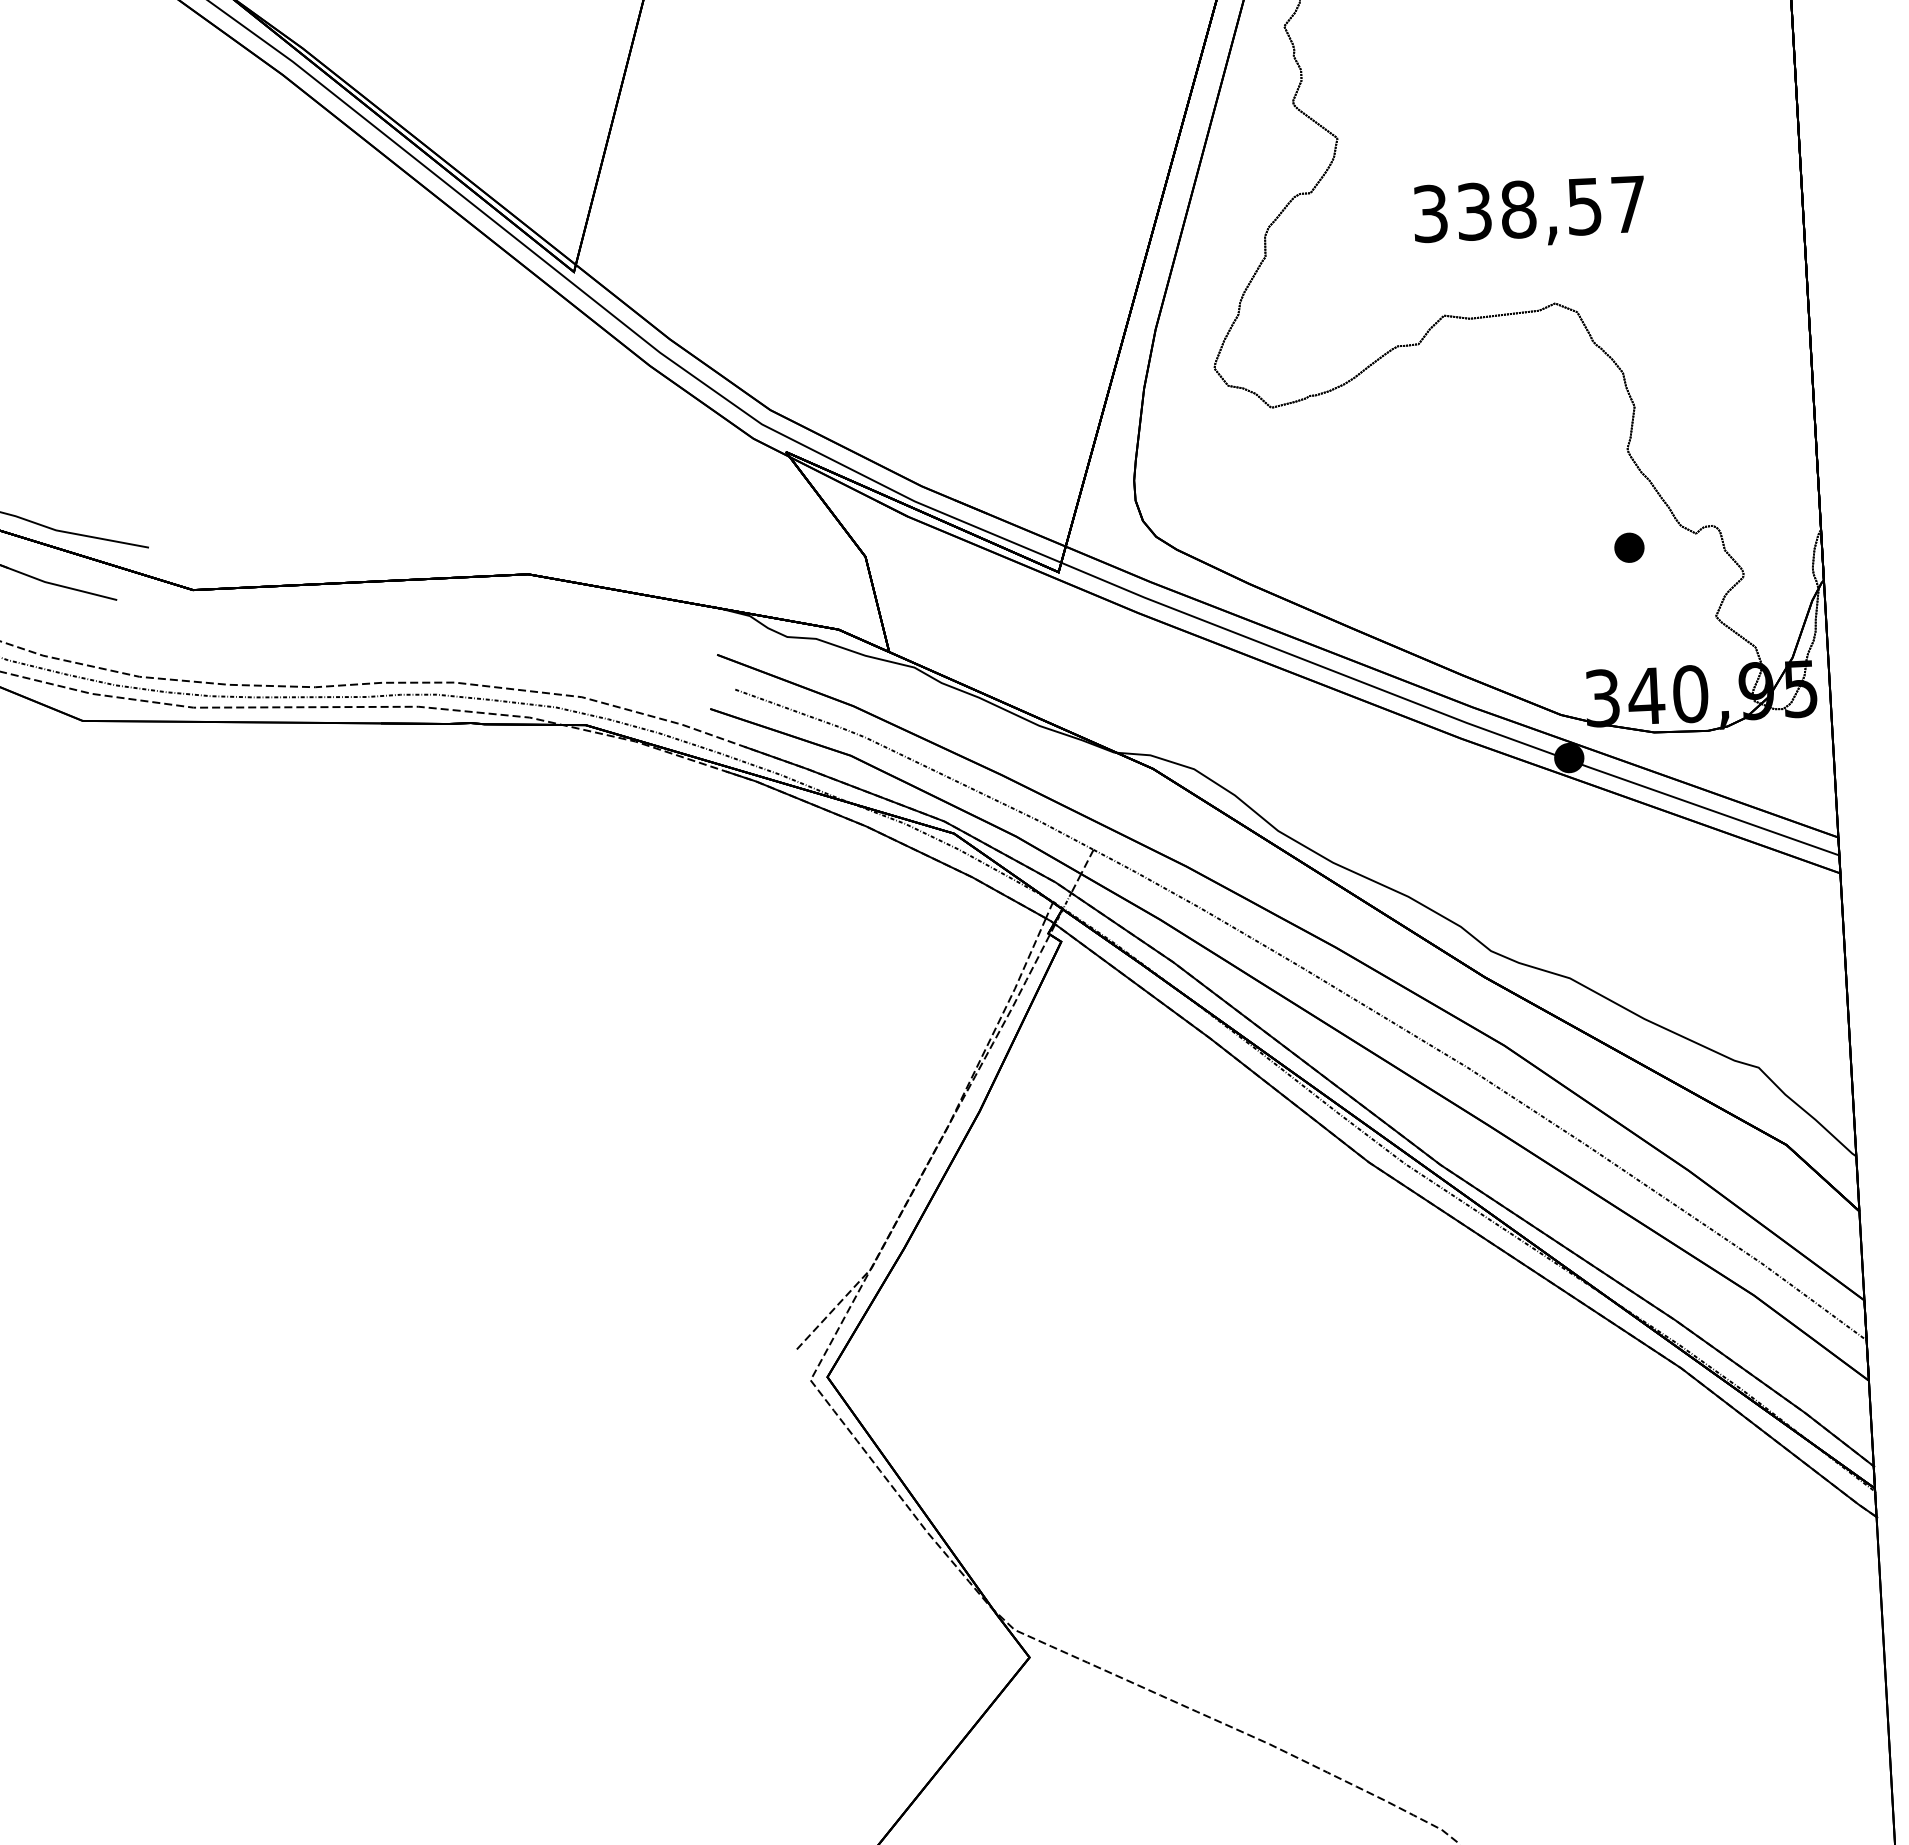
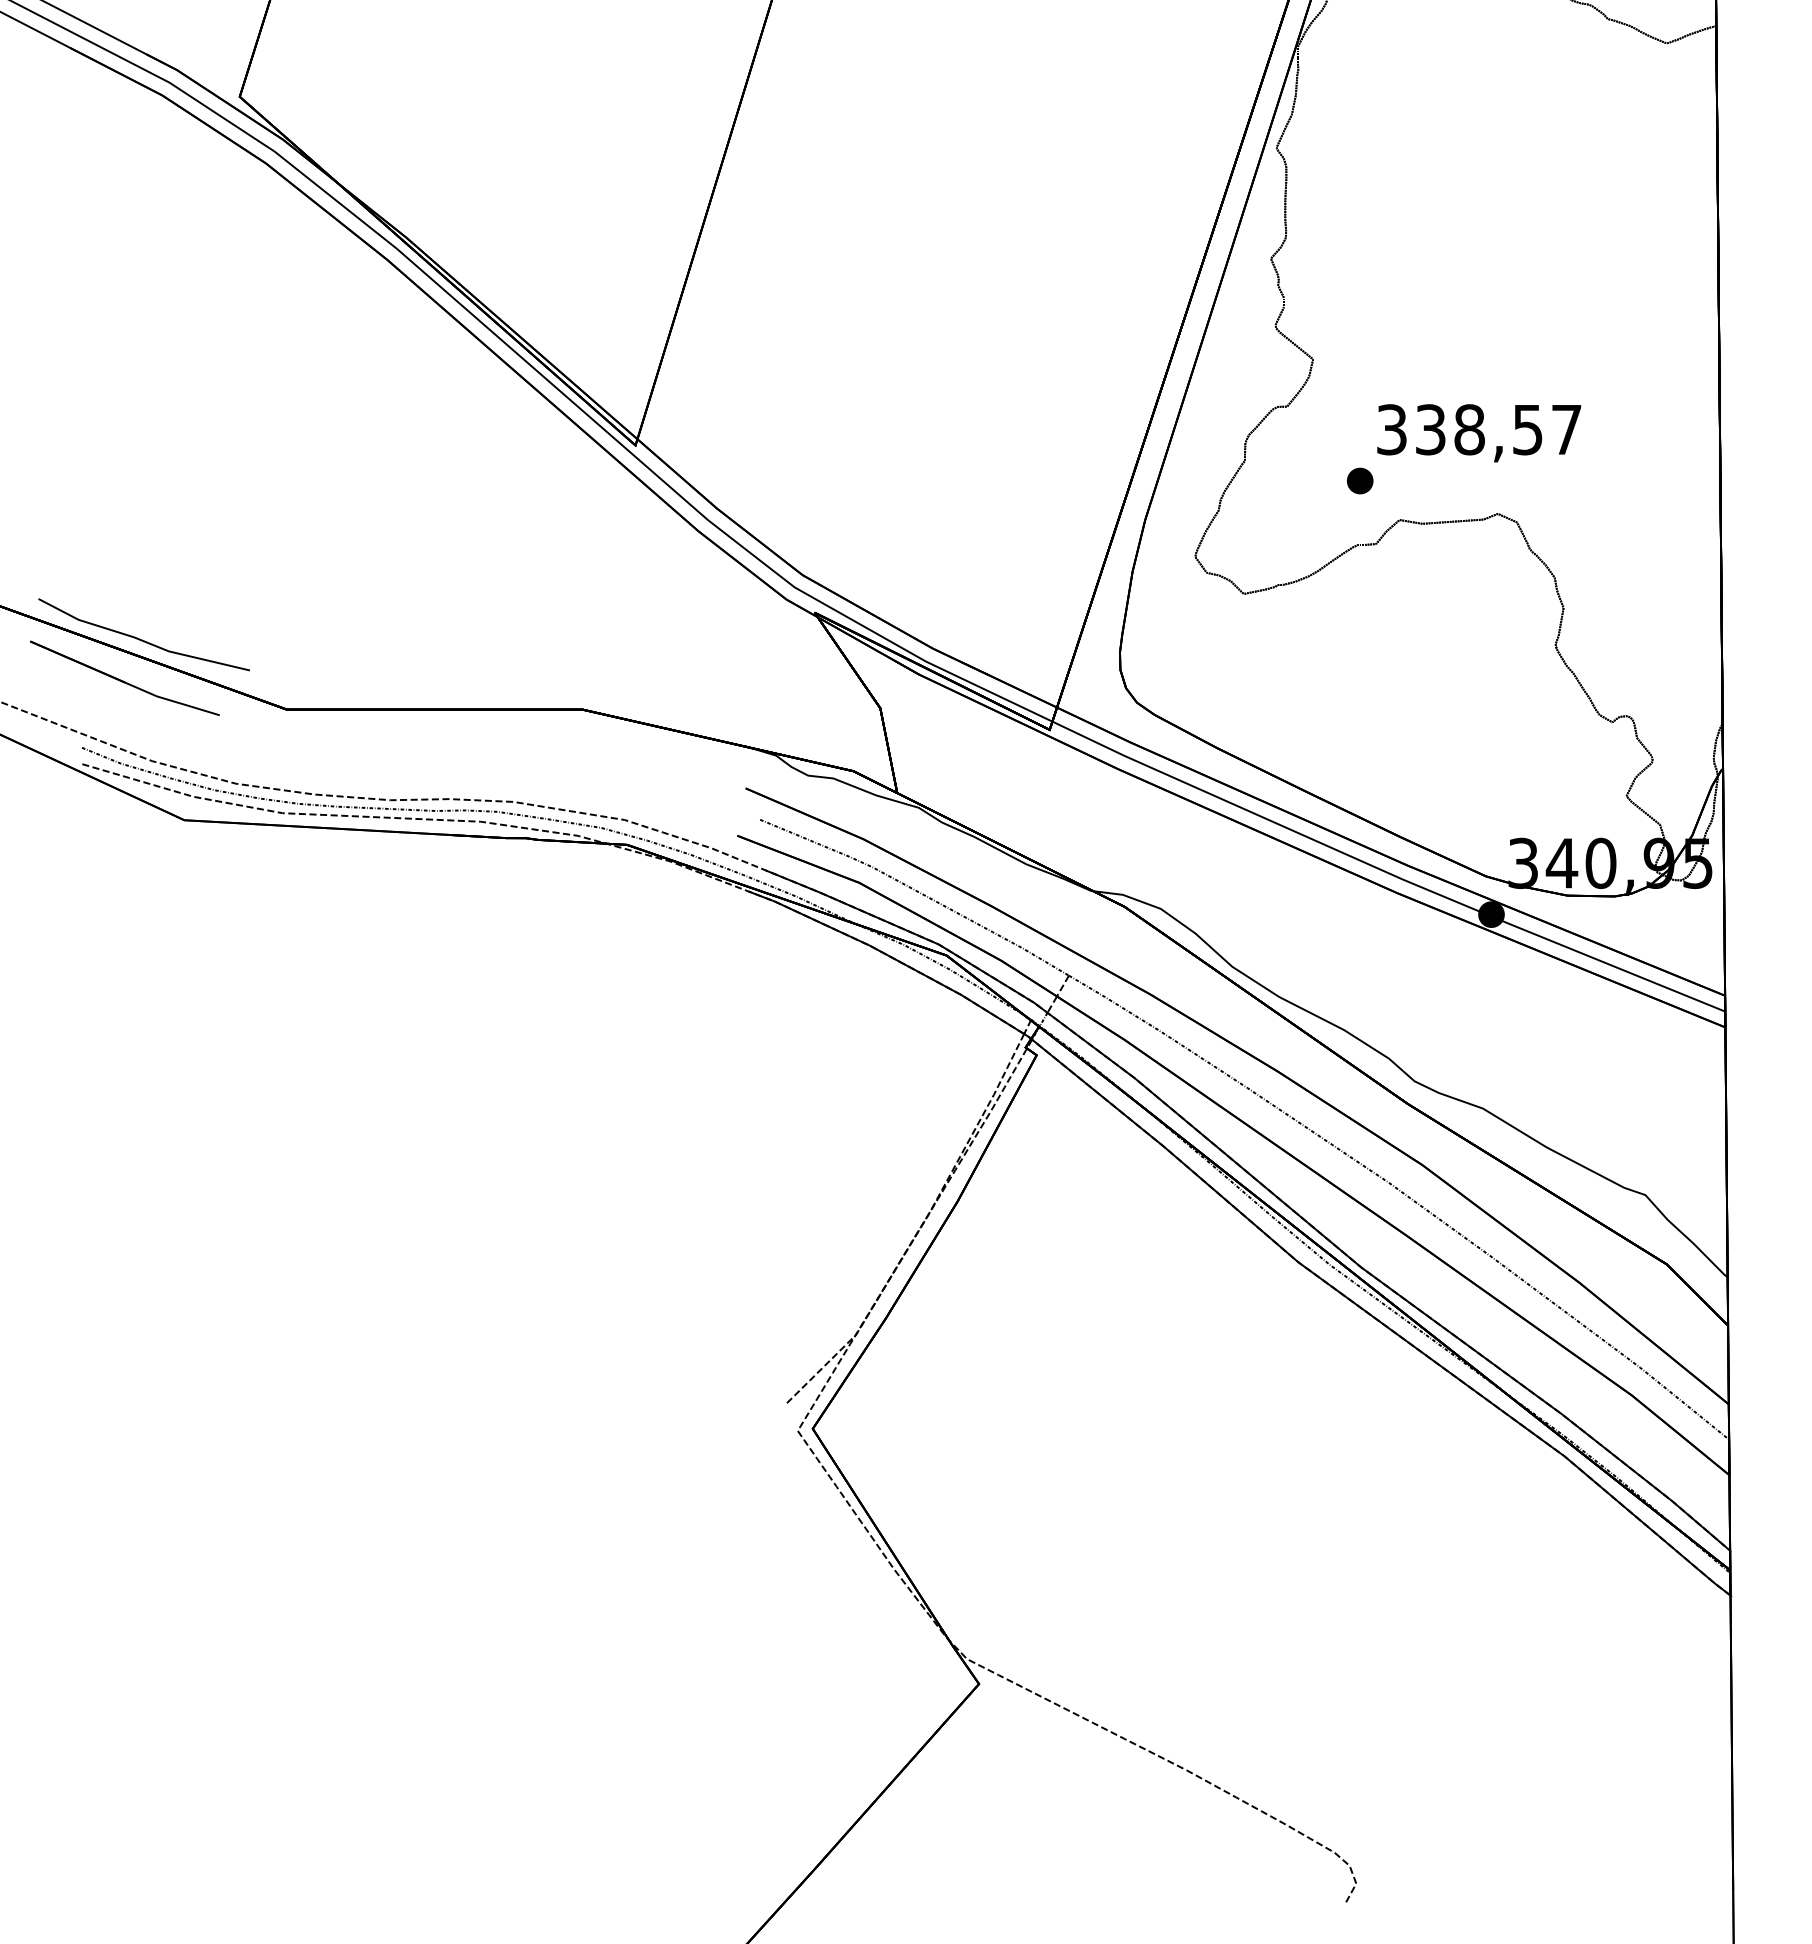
part: (1629, 547) -> (1360, 480), moved

